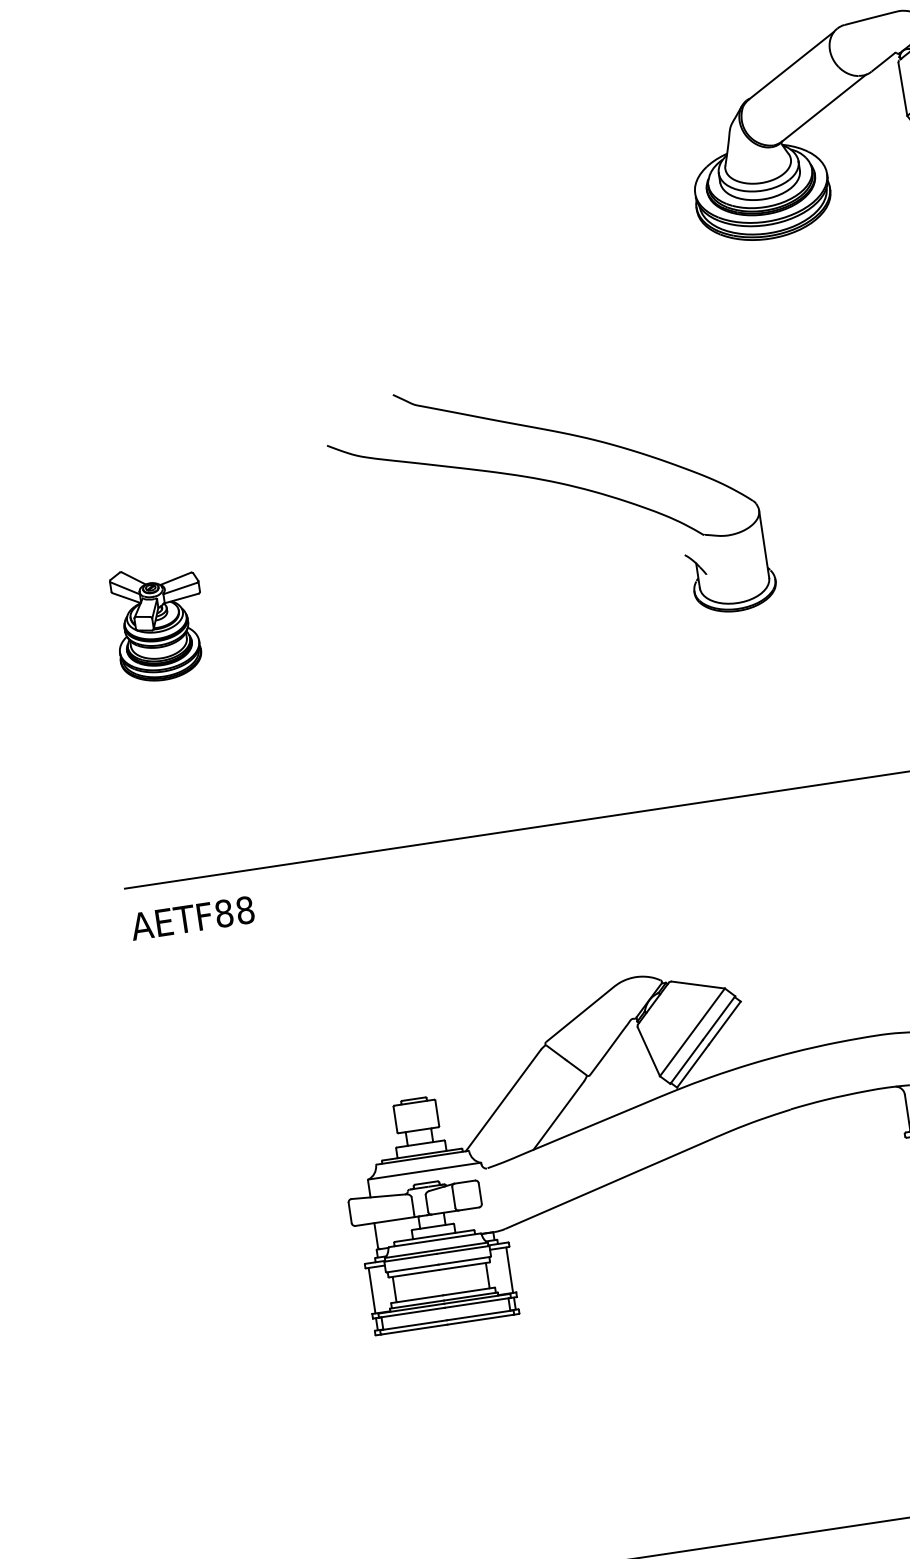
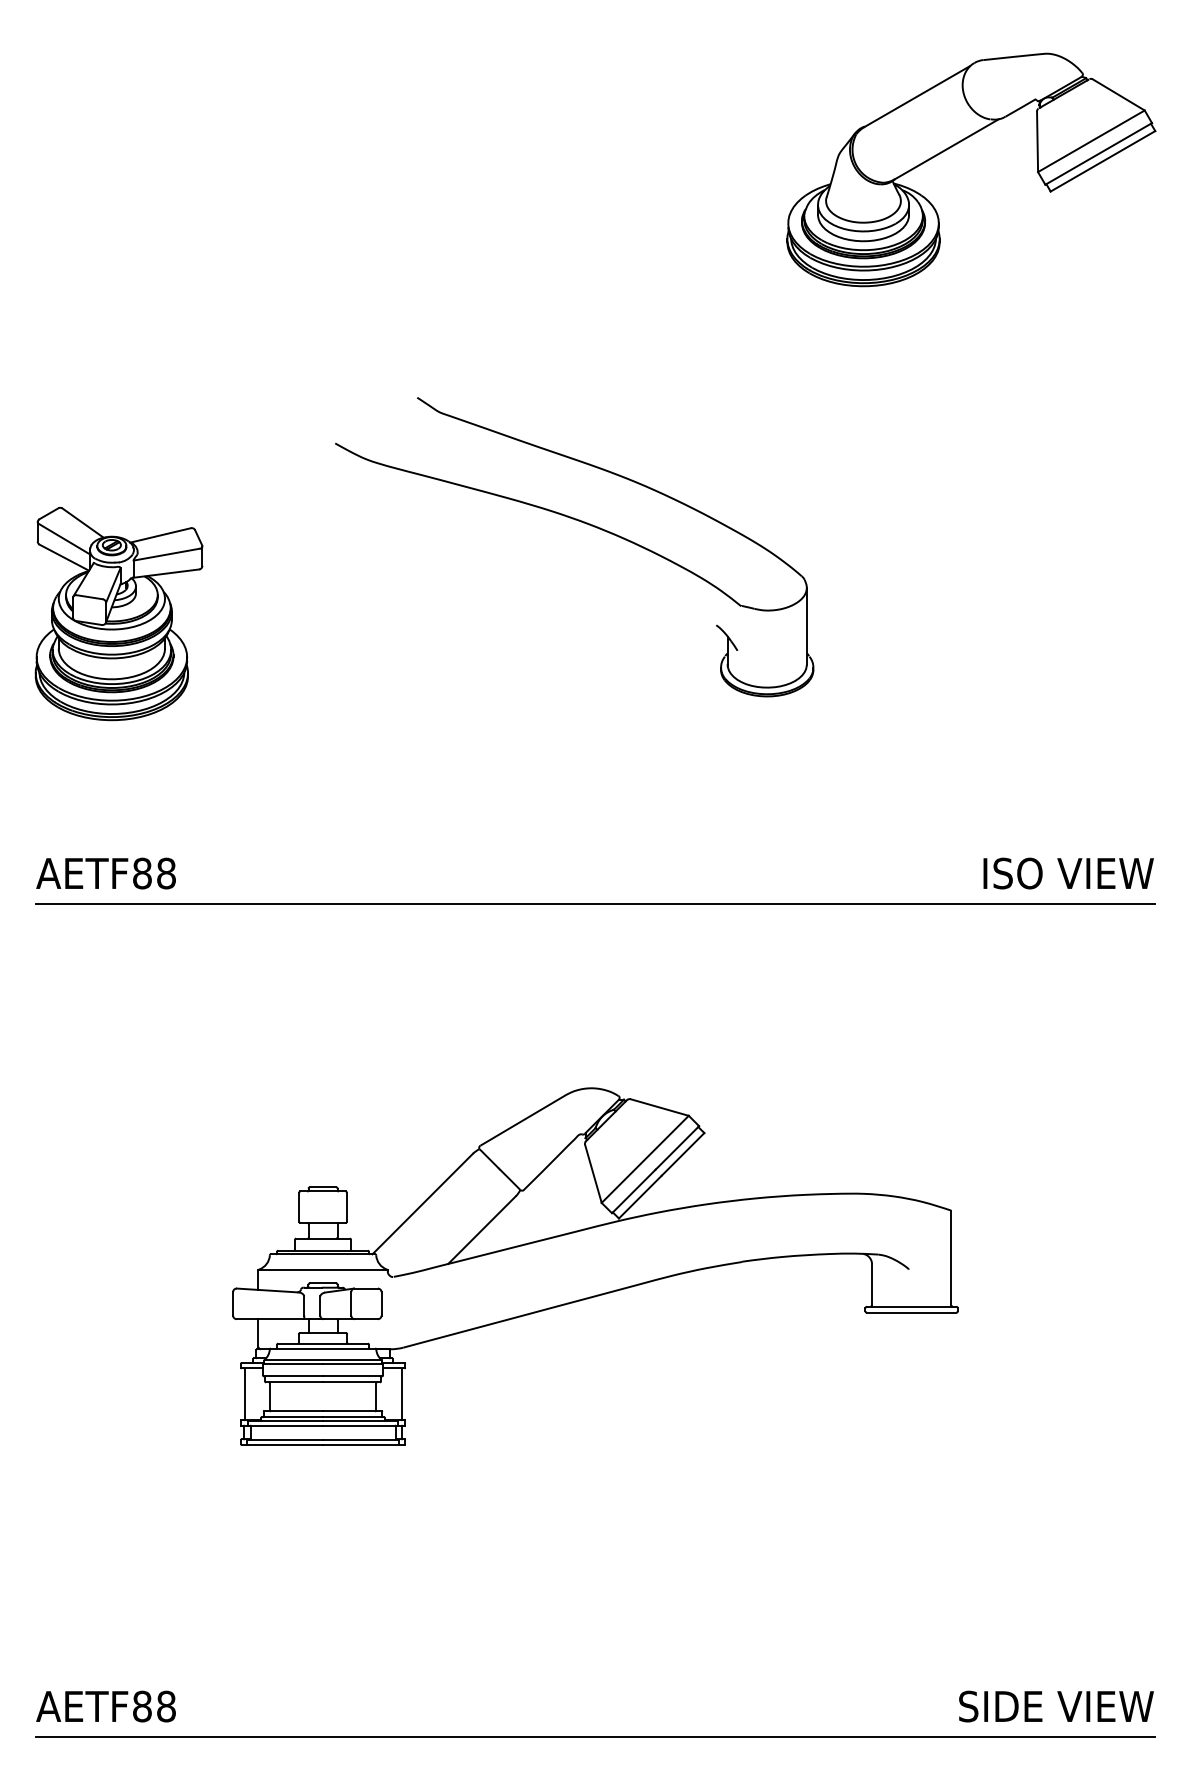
part: (159, 623) -> (118, 613), size x1.67
text: (191, 918) -> (105, 873), moved

